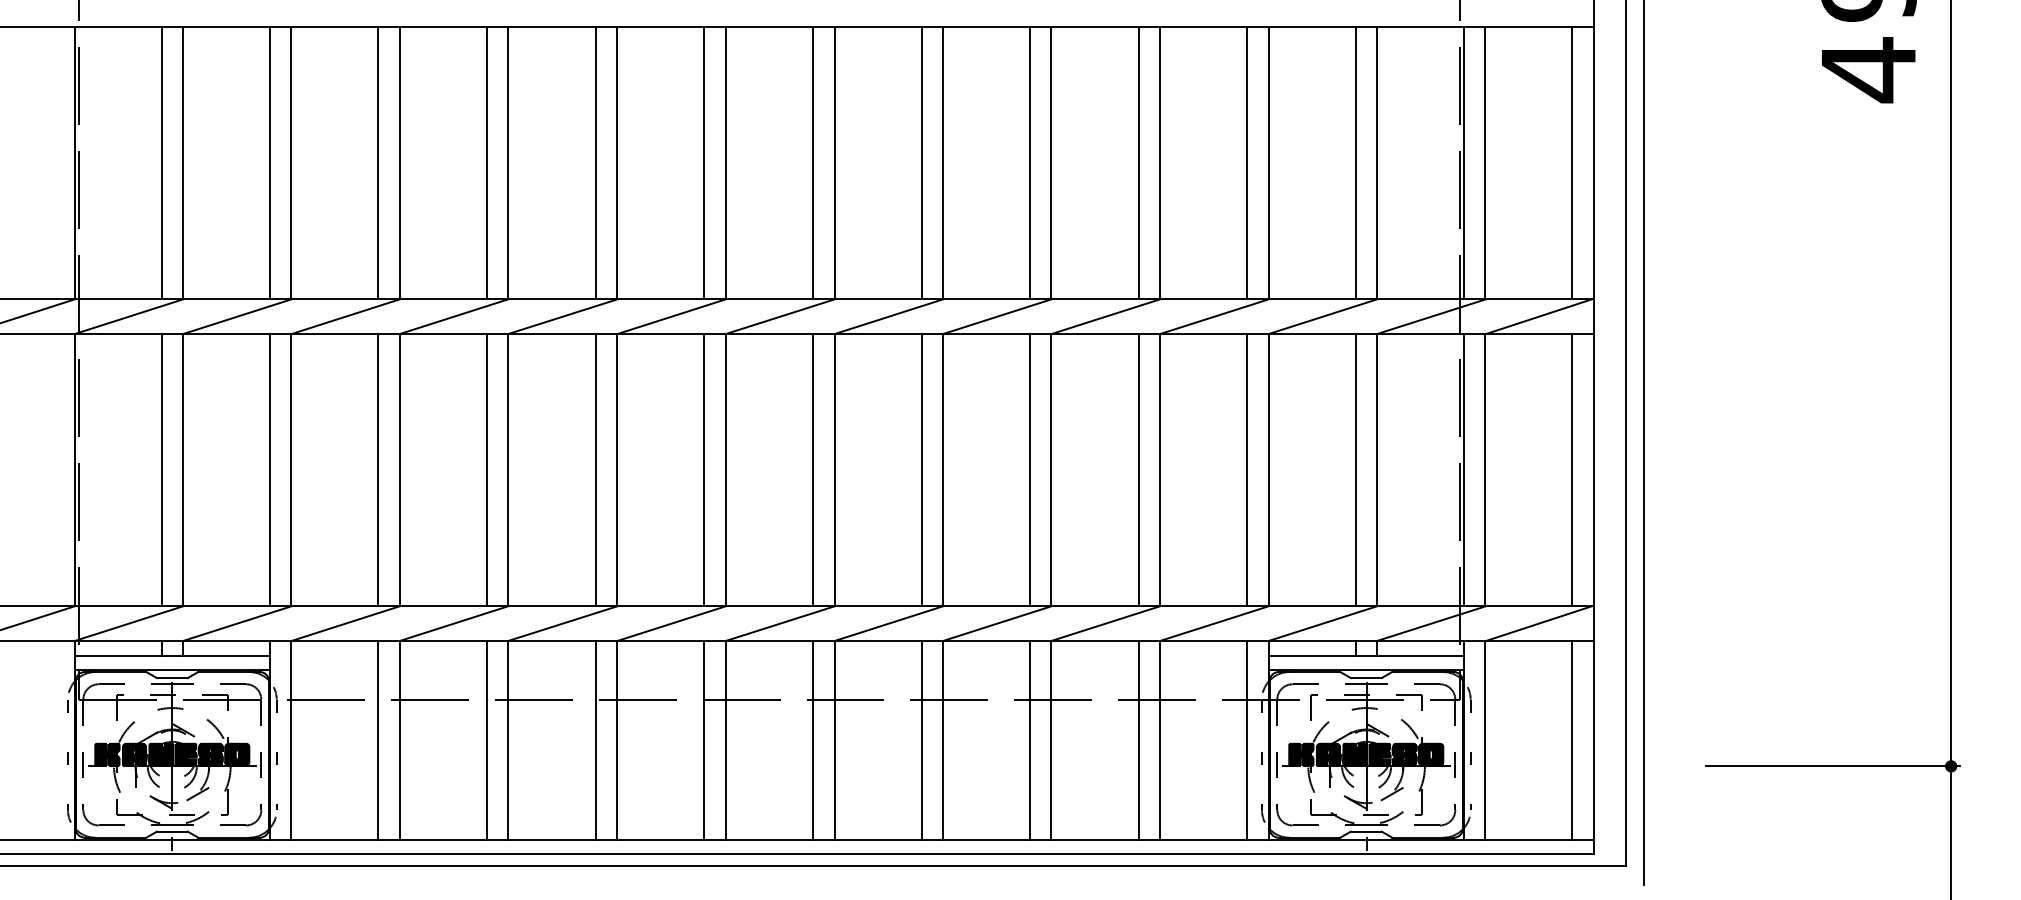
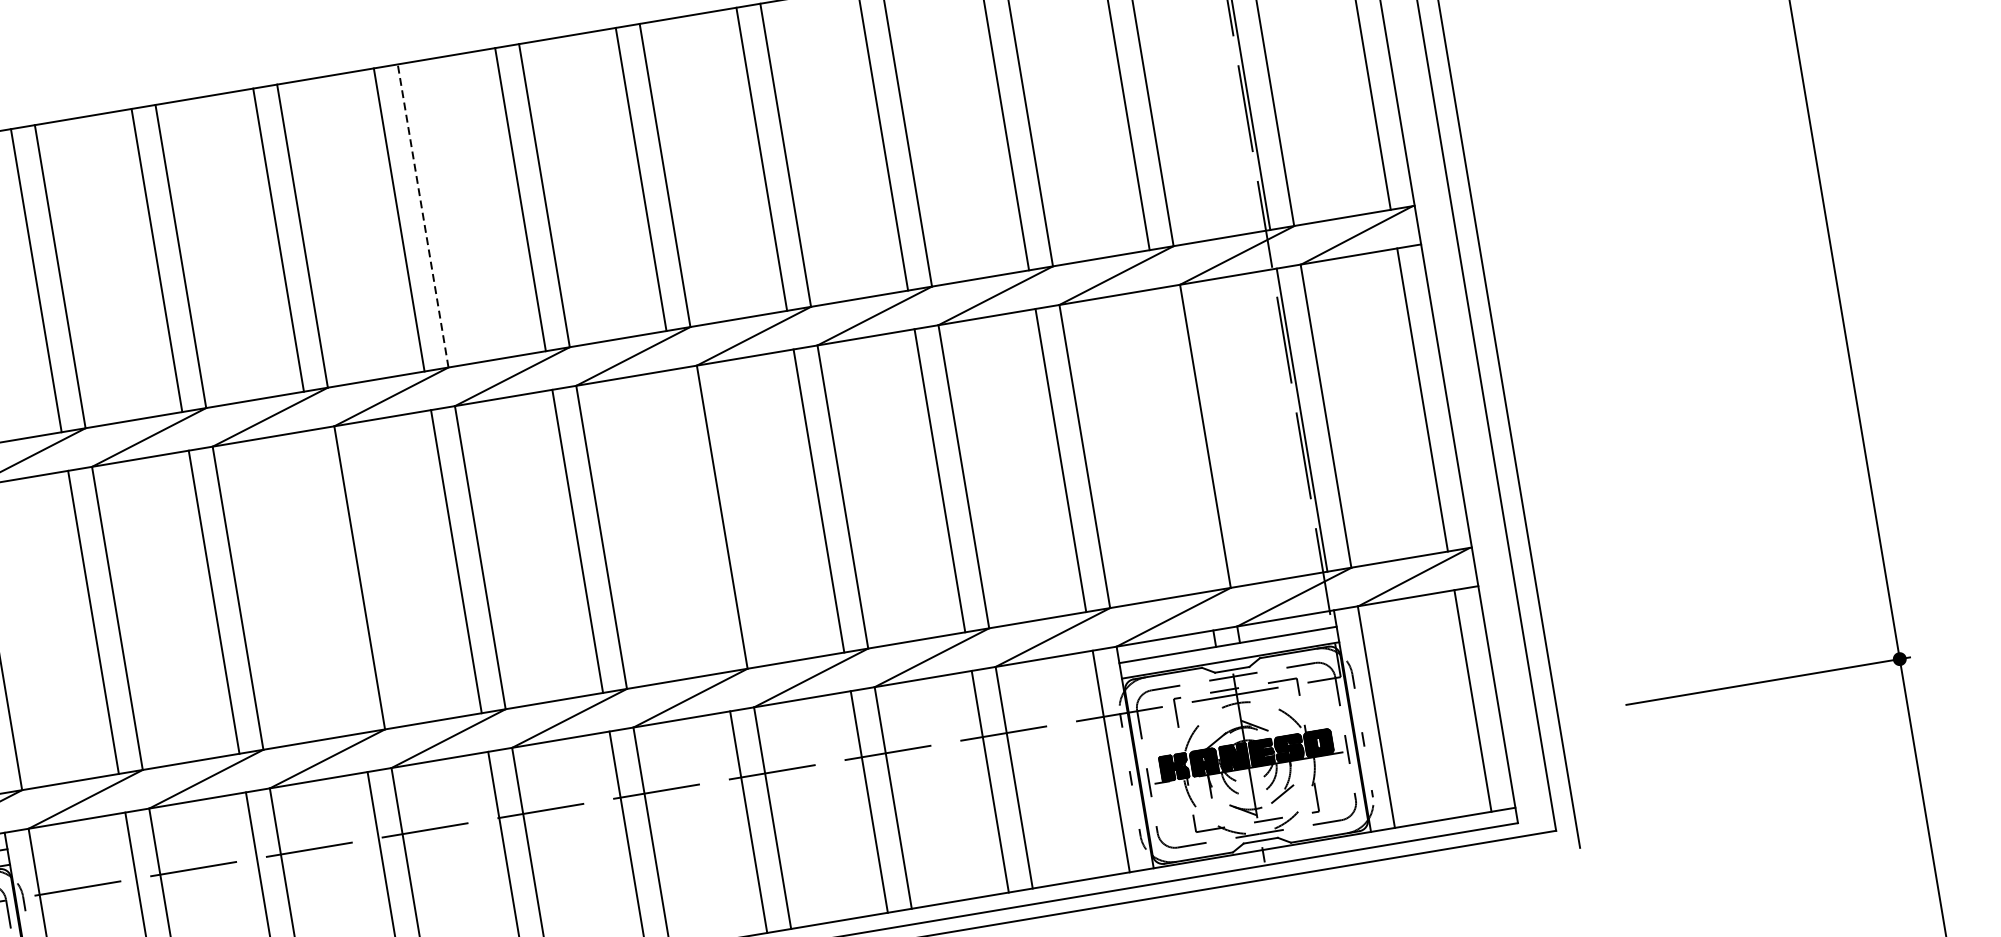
line: (725, 162) -> (422, 215), solid -> dashed
line: (595, 470) -> (335, 582), removed
line: (921, 470) -> (698, 521), removed
line: (1355, 470) -> (1181, 440), removed

